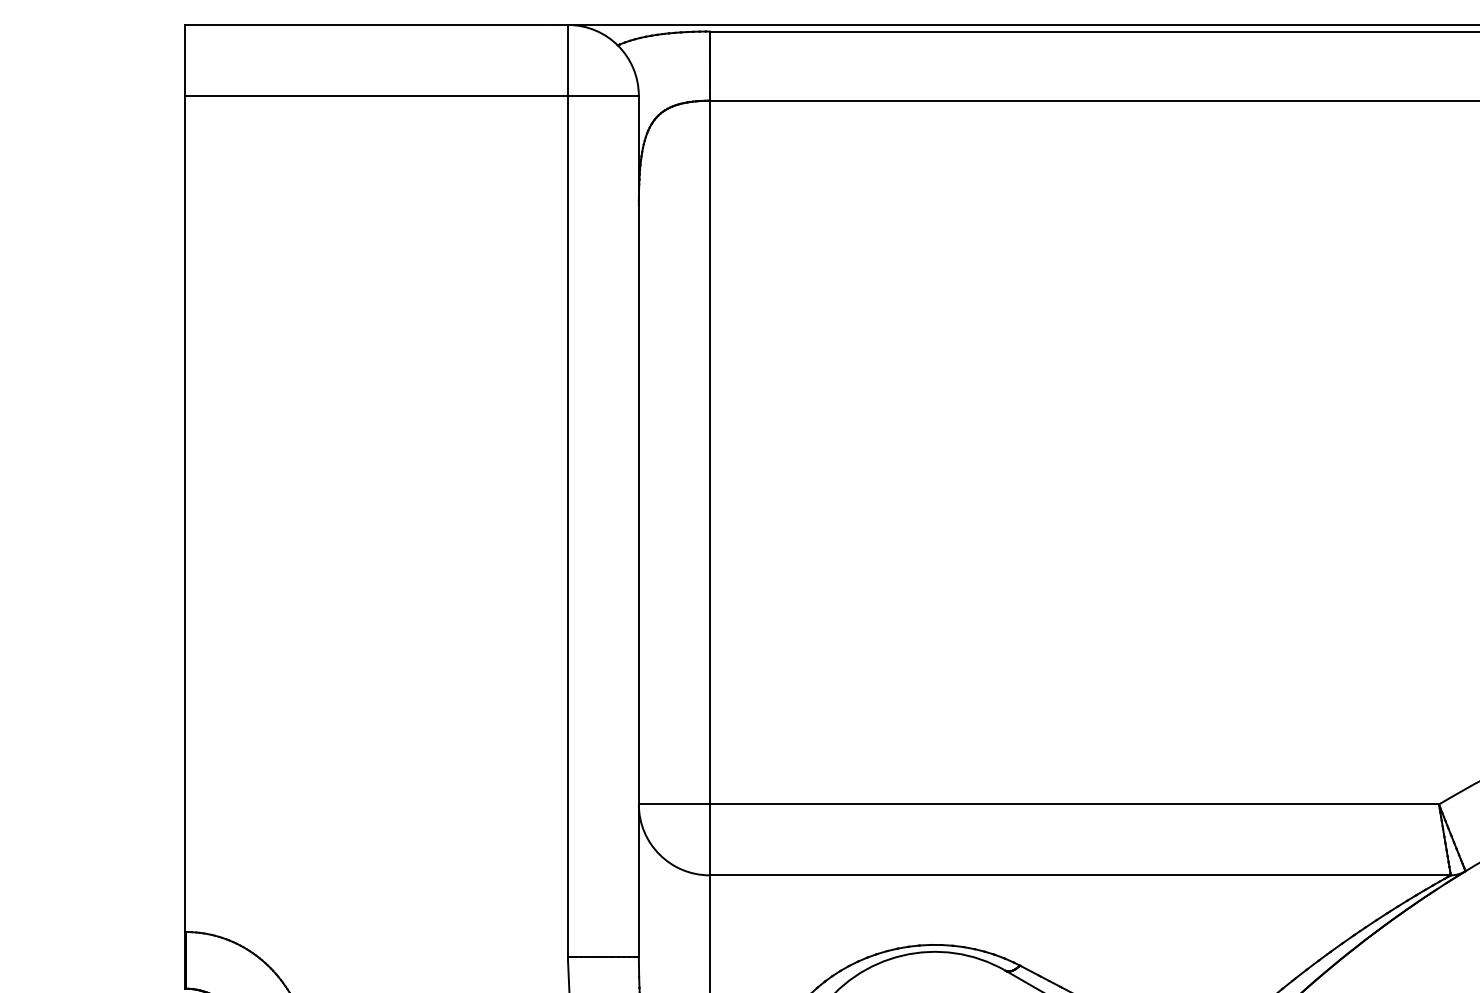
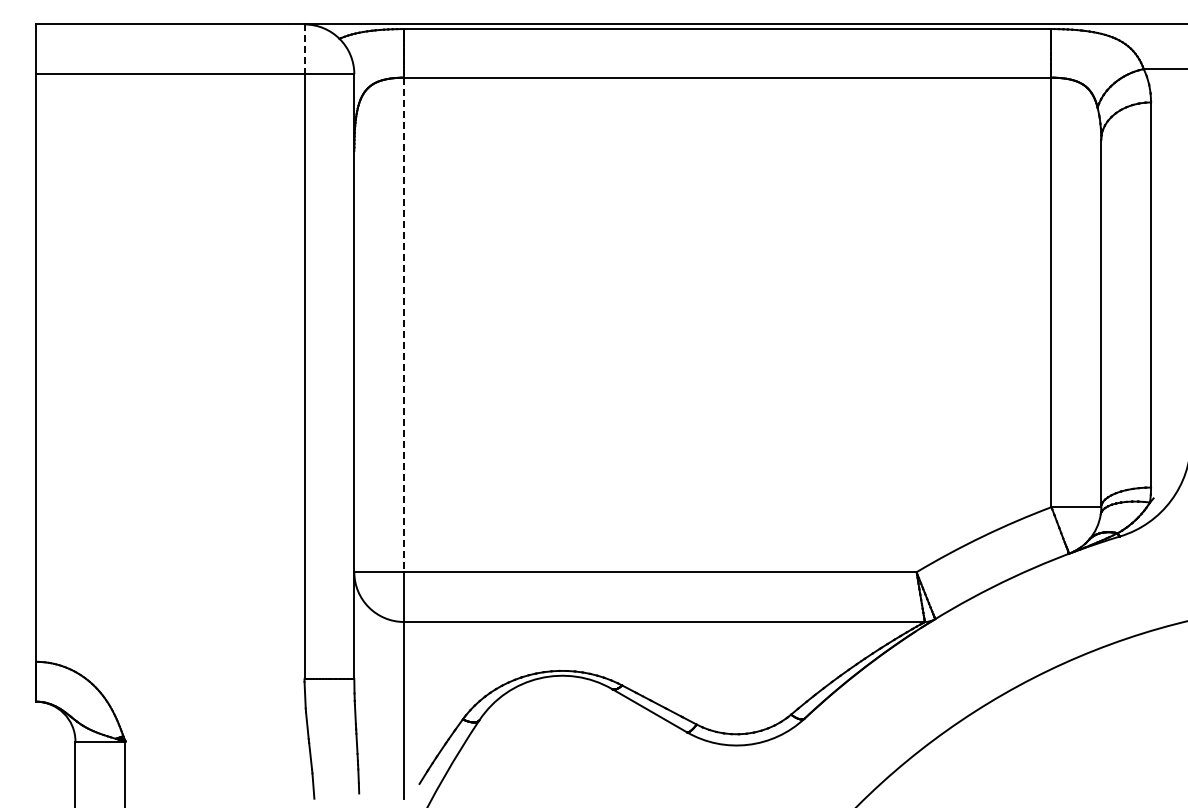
line: (567, 60) -> (304, 49), solid -> dashed
line: (710, 453) -> (404, 325), solid -> dashed

